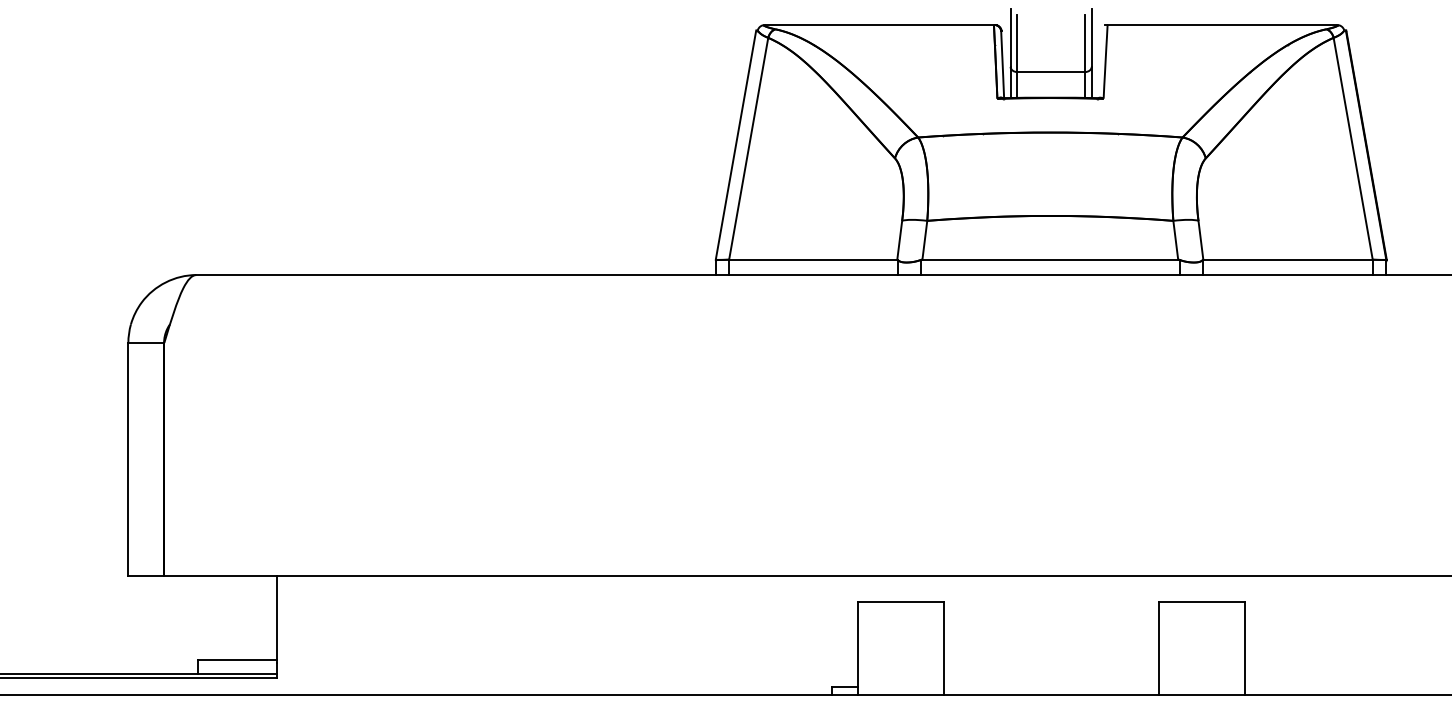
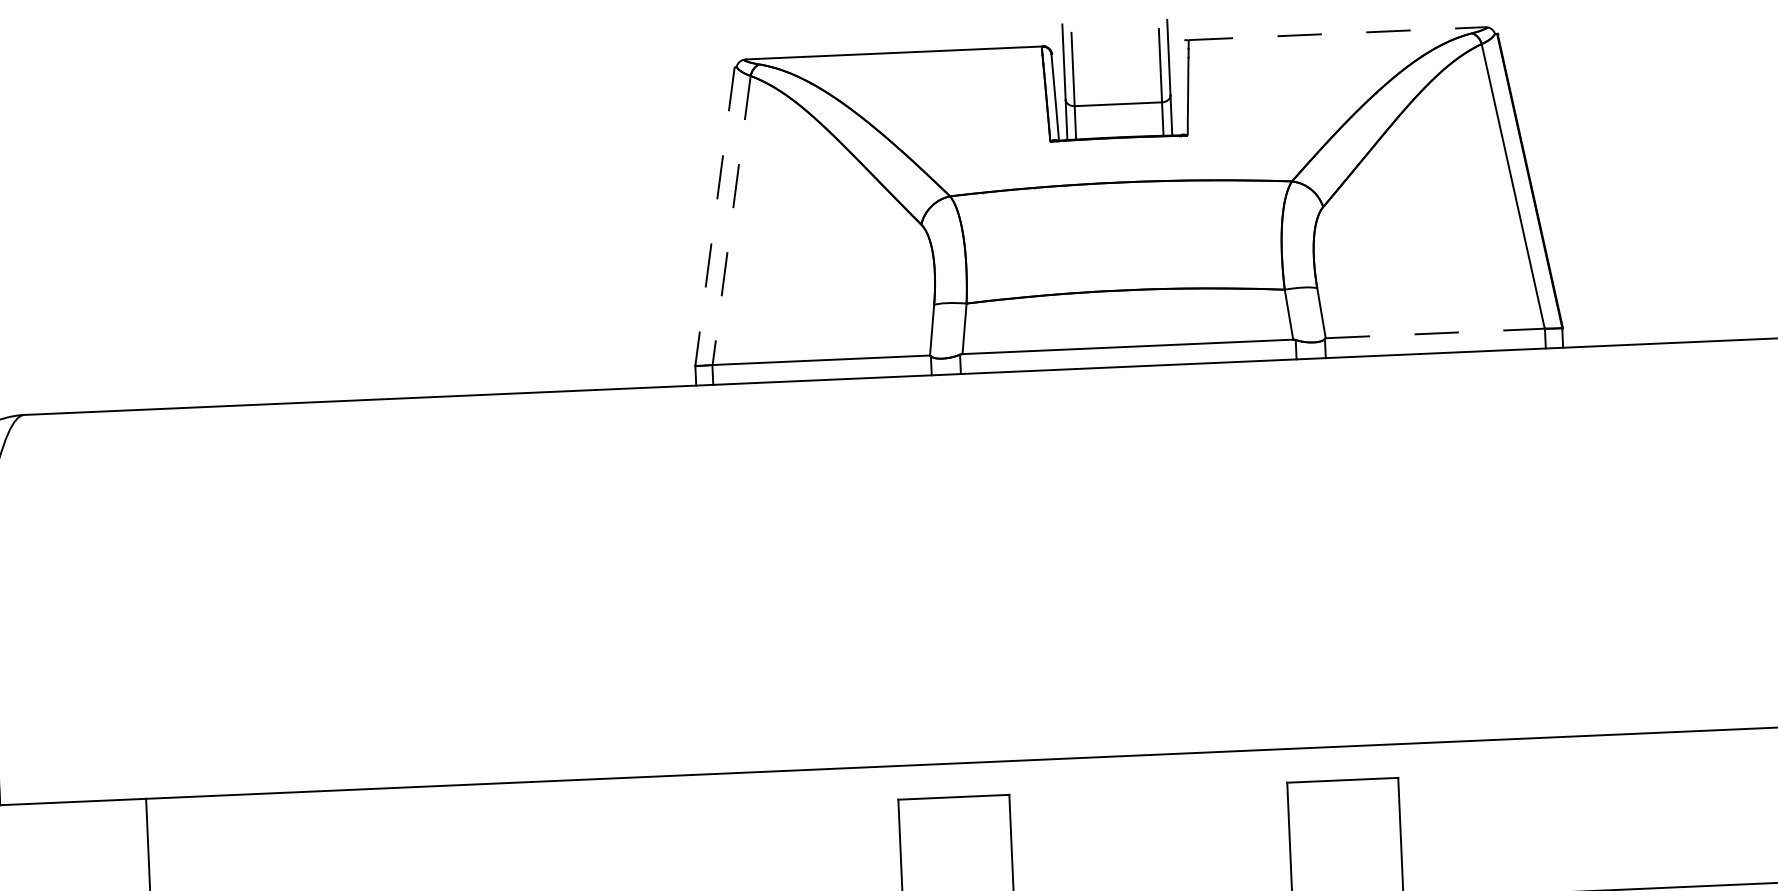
line: (1222, 24) -> (1337, 33), solid -> dashed
line: (735, 145) -> (714, 216), solid -> dashed
line: (748, 148) -> (731, 220), solid -> dashed
line: (1288, 259) -> (1435, 333), solid -> dashed

